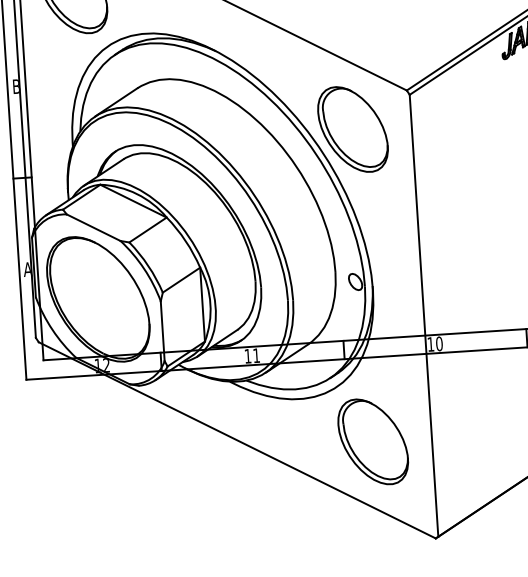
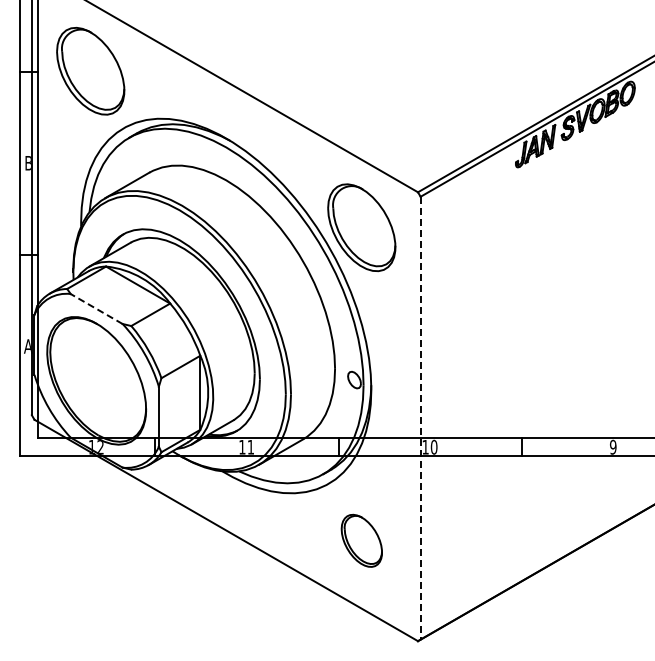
line: (93, 228) -> (96, 309), solid -> dashed
line: (423, 316) -> (420, 418), solid -> dashed
part: (372, 441) -> (361, 540), size x0.6

